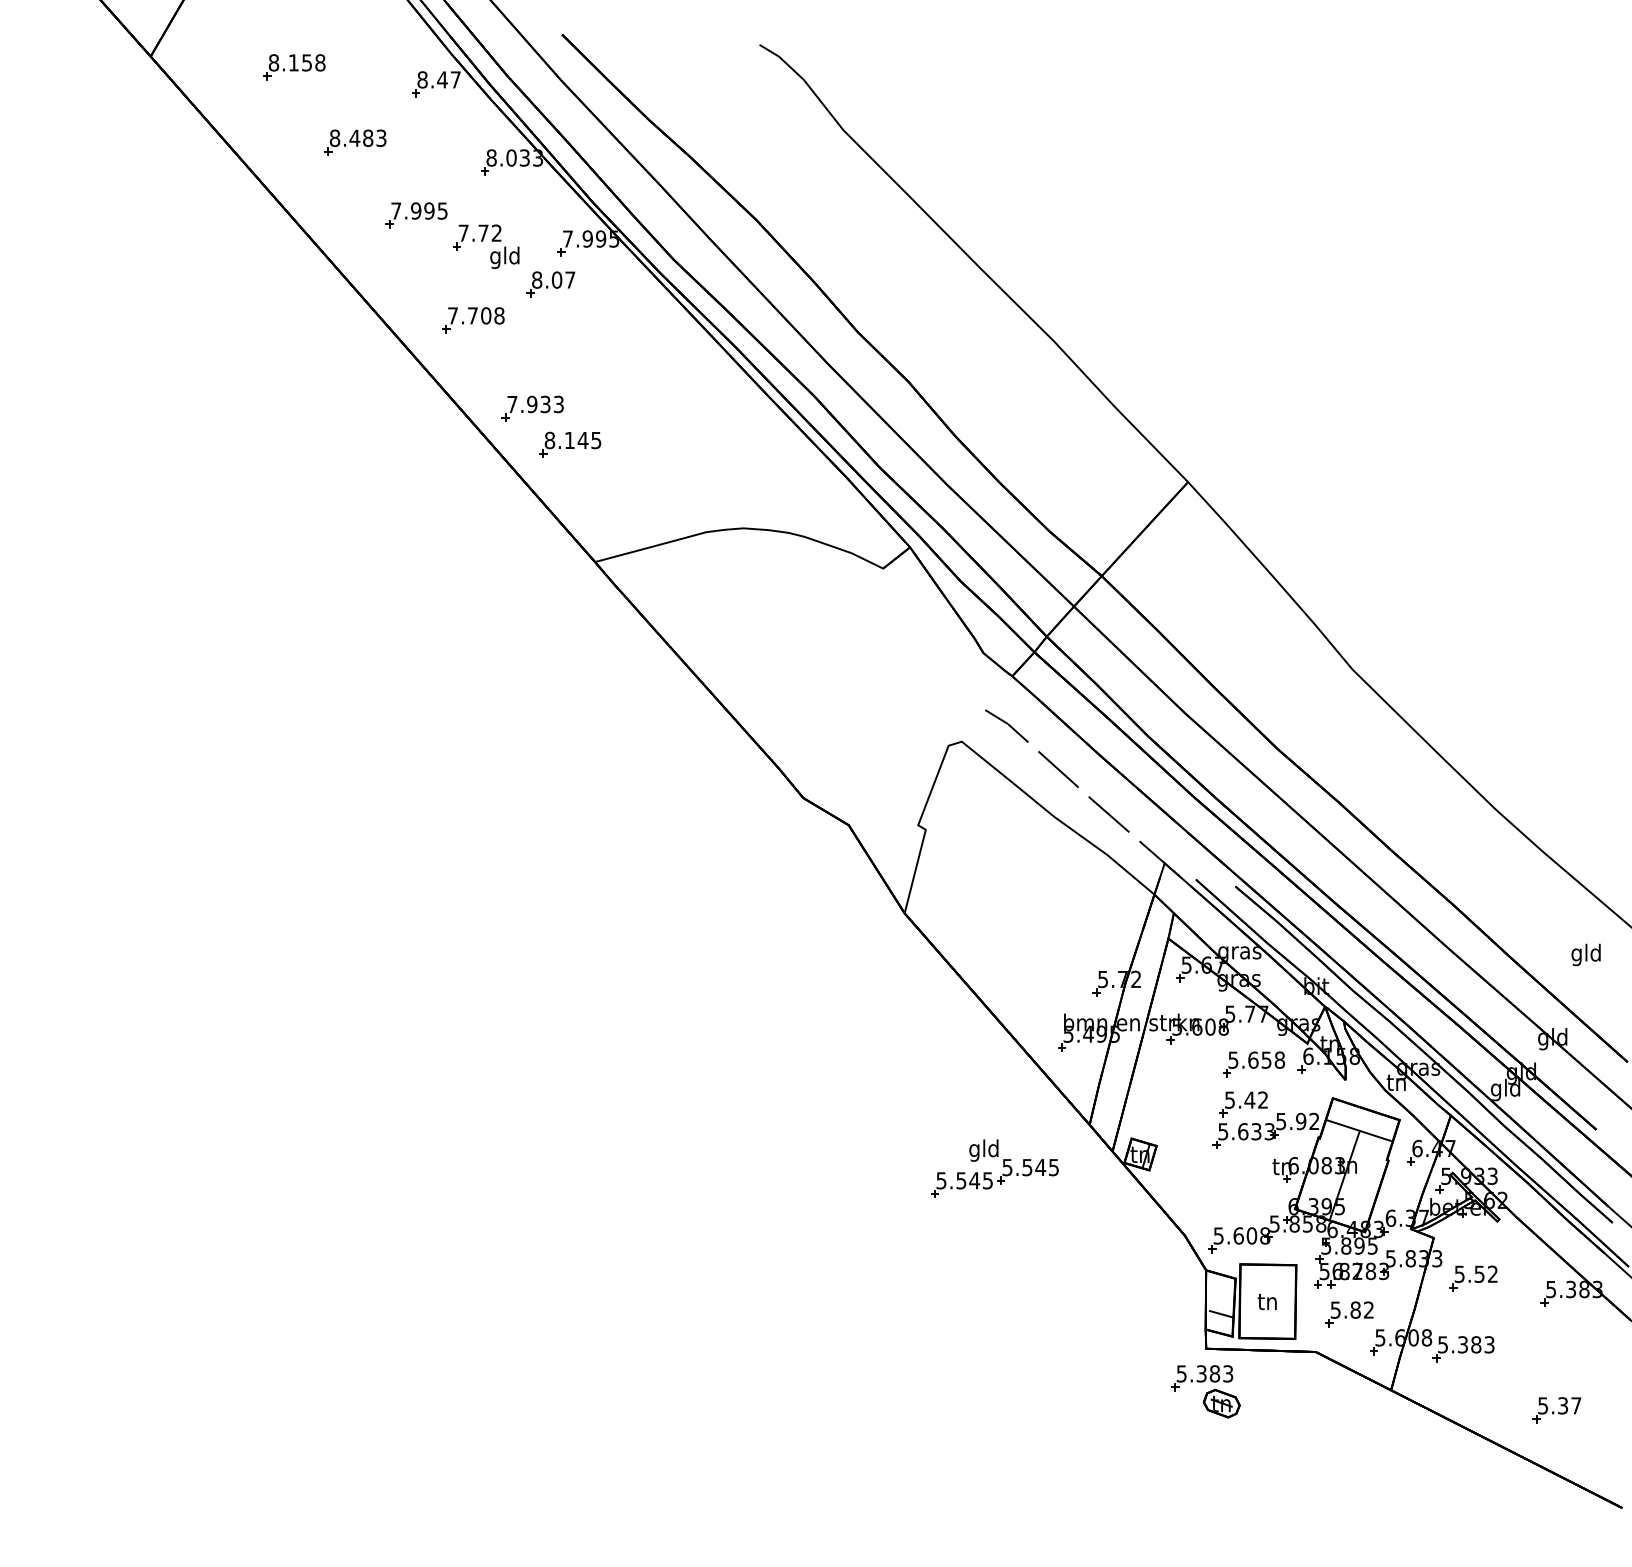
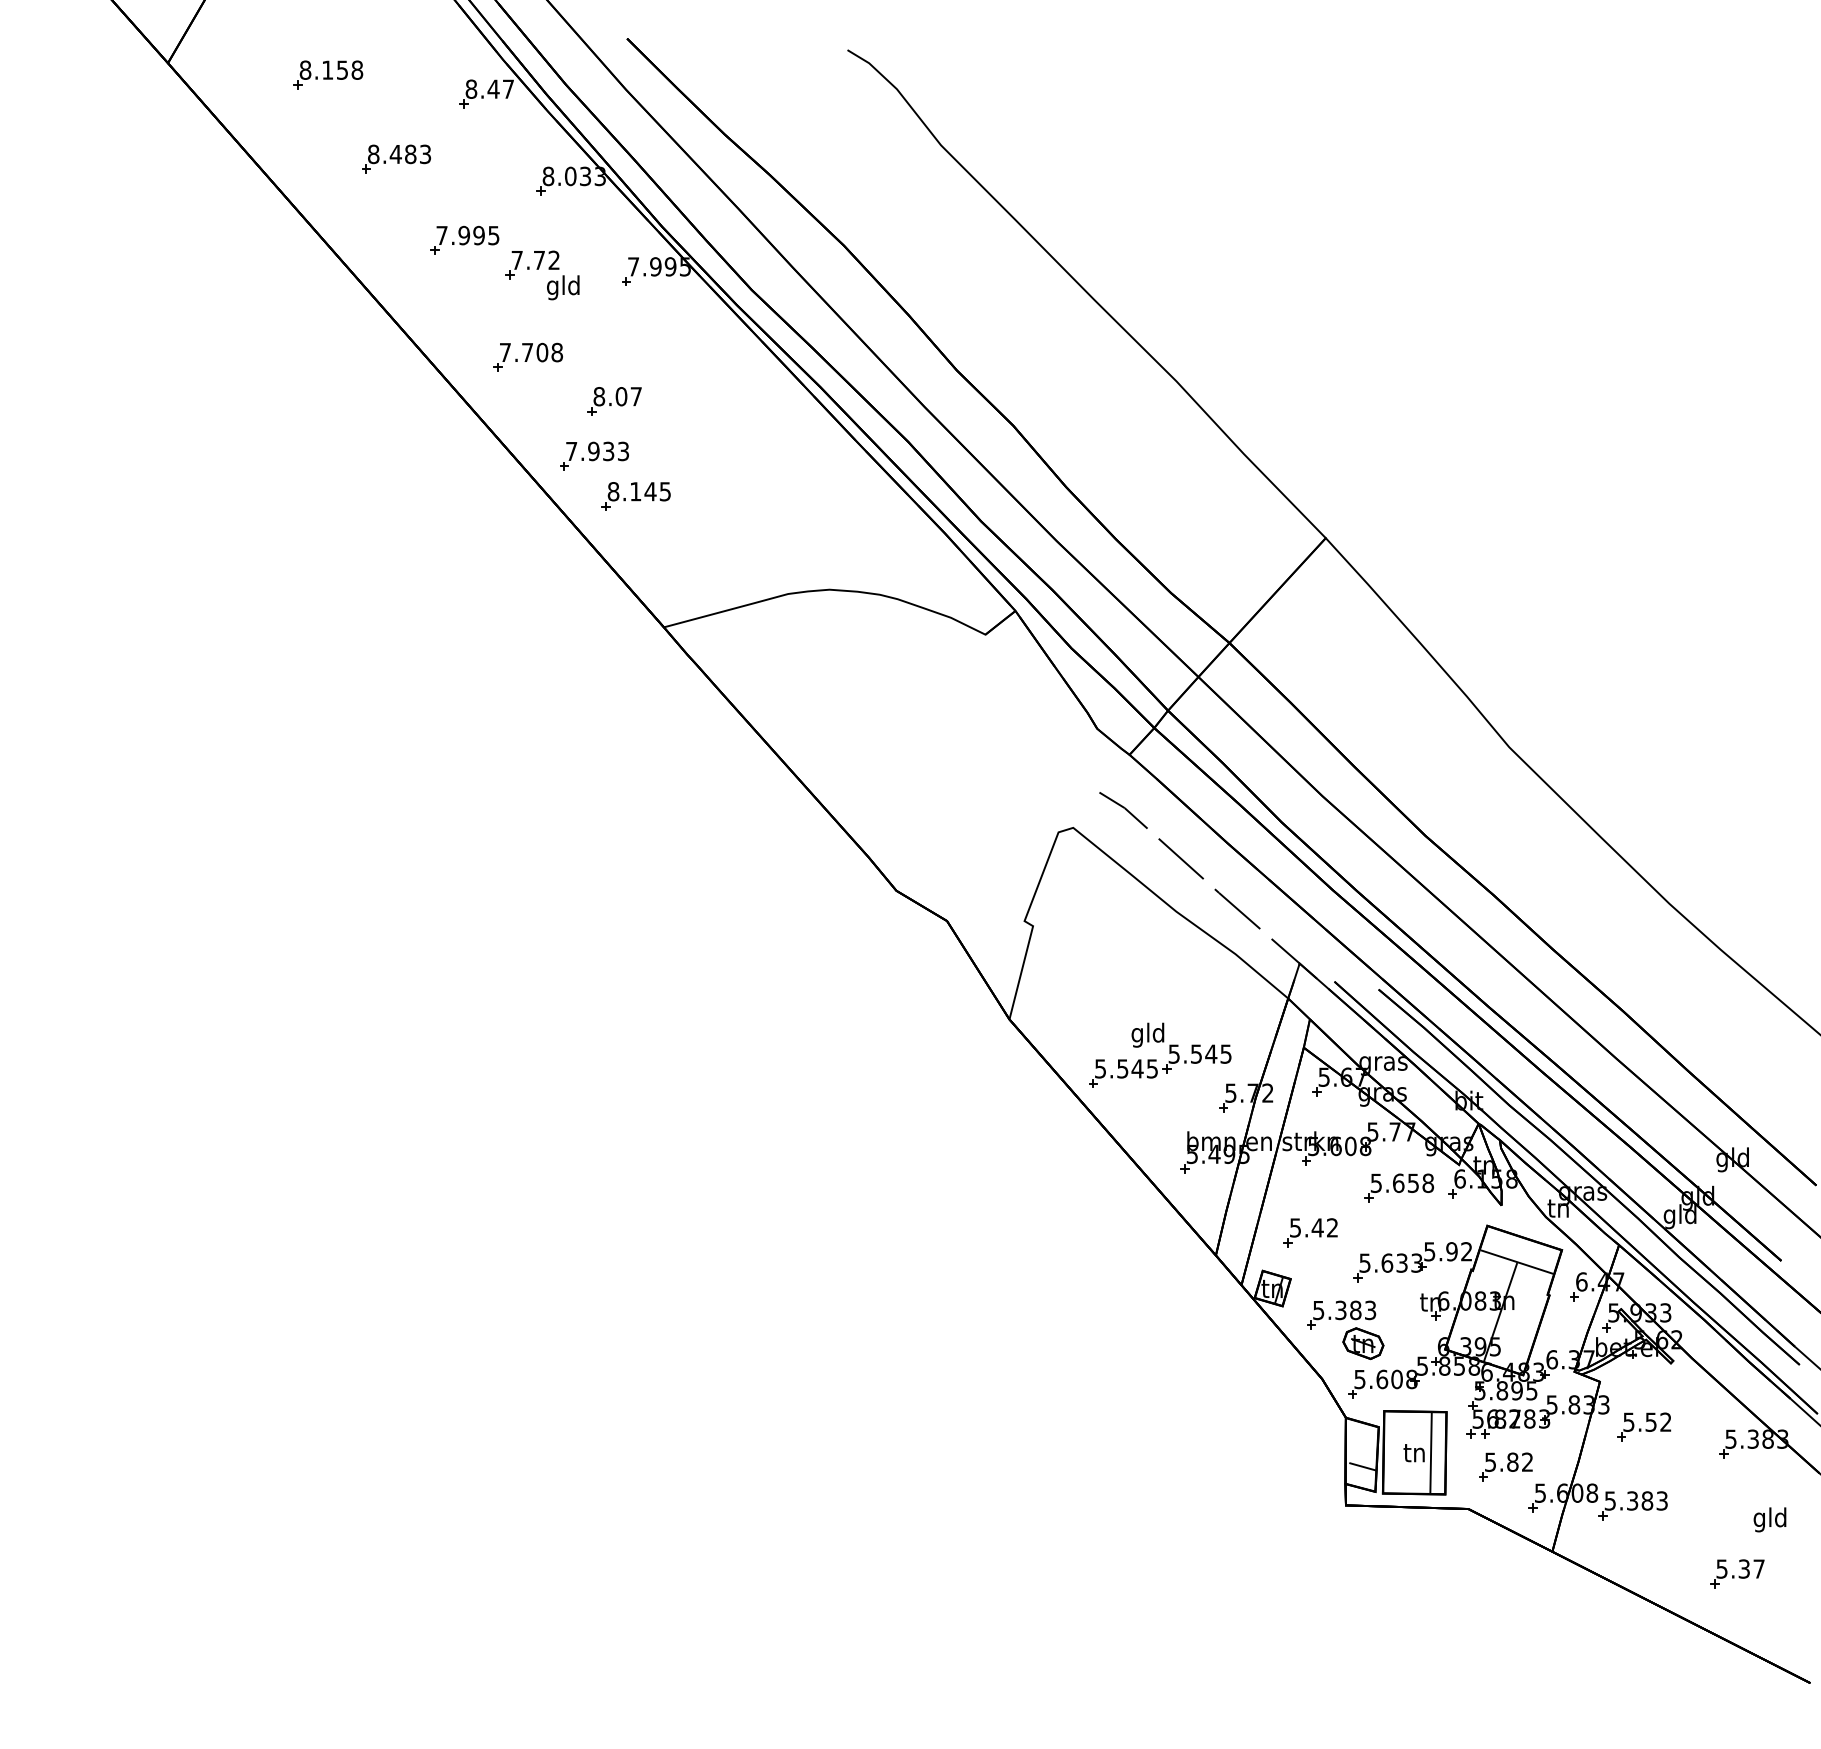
part: (550, 284) -> (614, 401), moved
text: (1585, 954) -> (1769, 1519), moved
part: (1243, 1104) -> (1310, 1232), moved
part: (991, 1172) -> (1156, 1059), moved
line: (1281, 1302) -> (1430, 1453), added
part: (1205, 1391) -> (1345, 1330), moved

